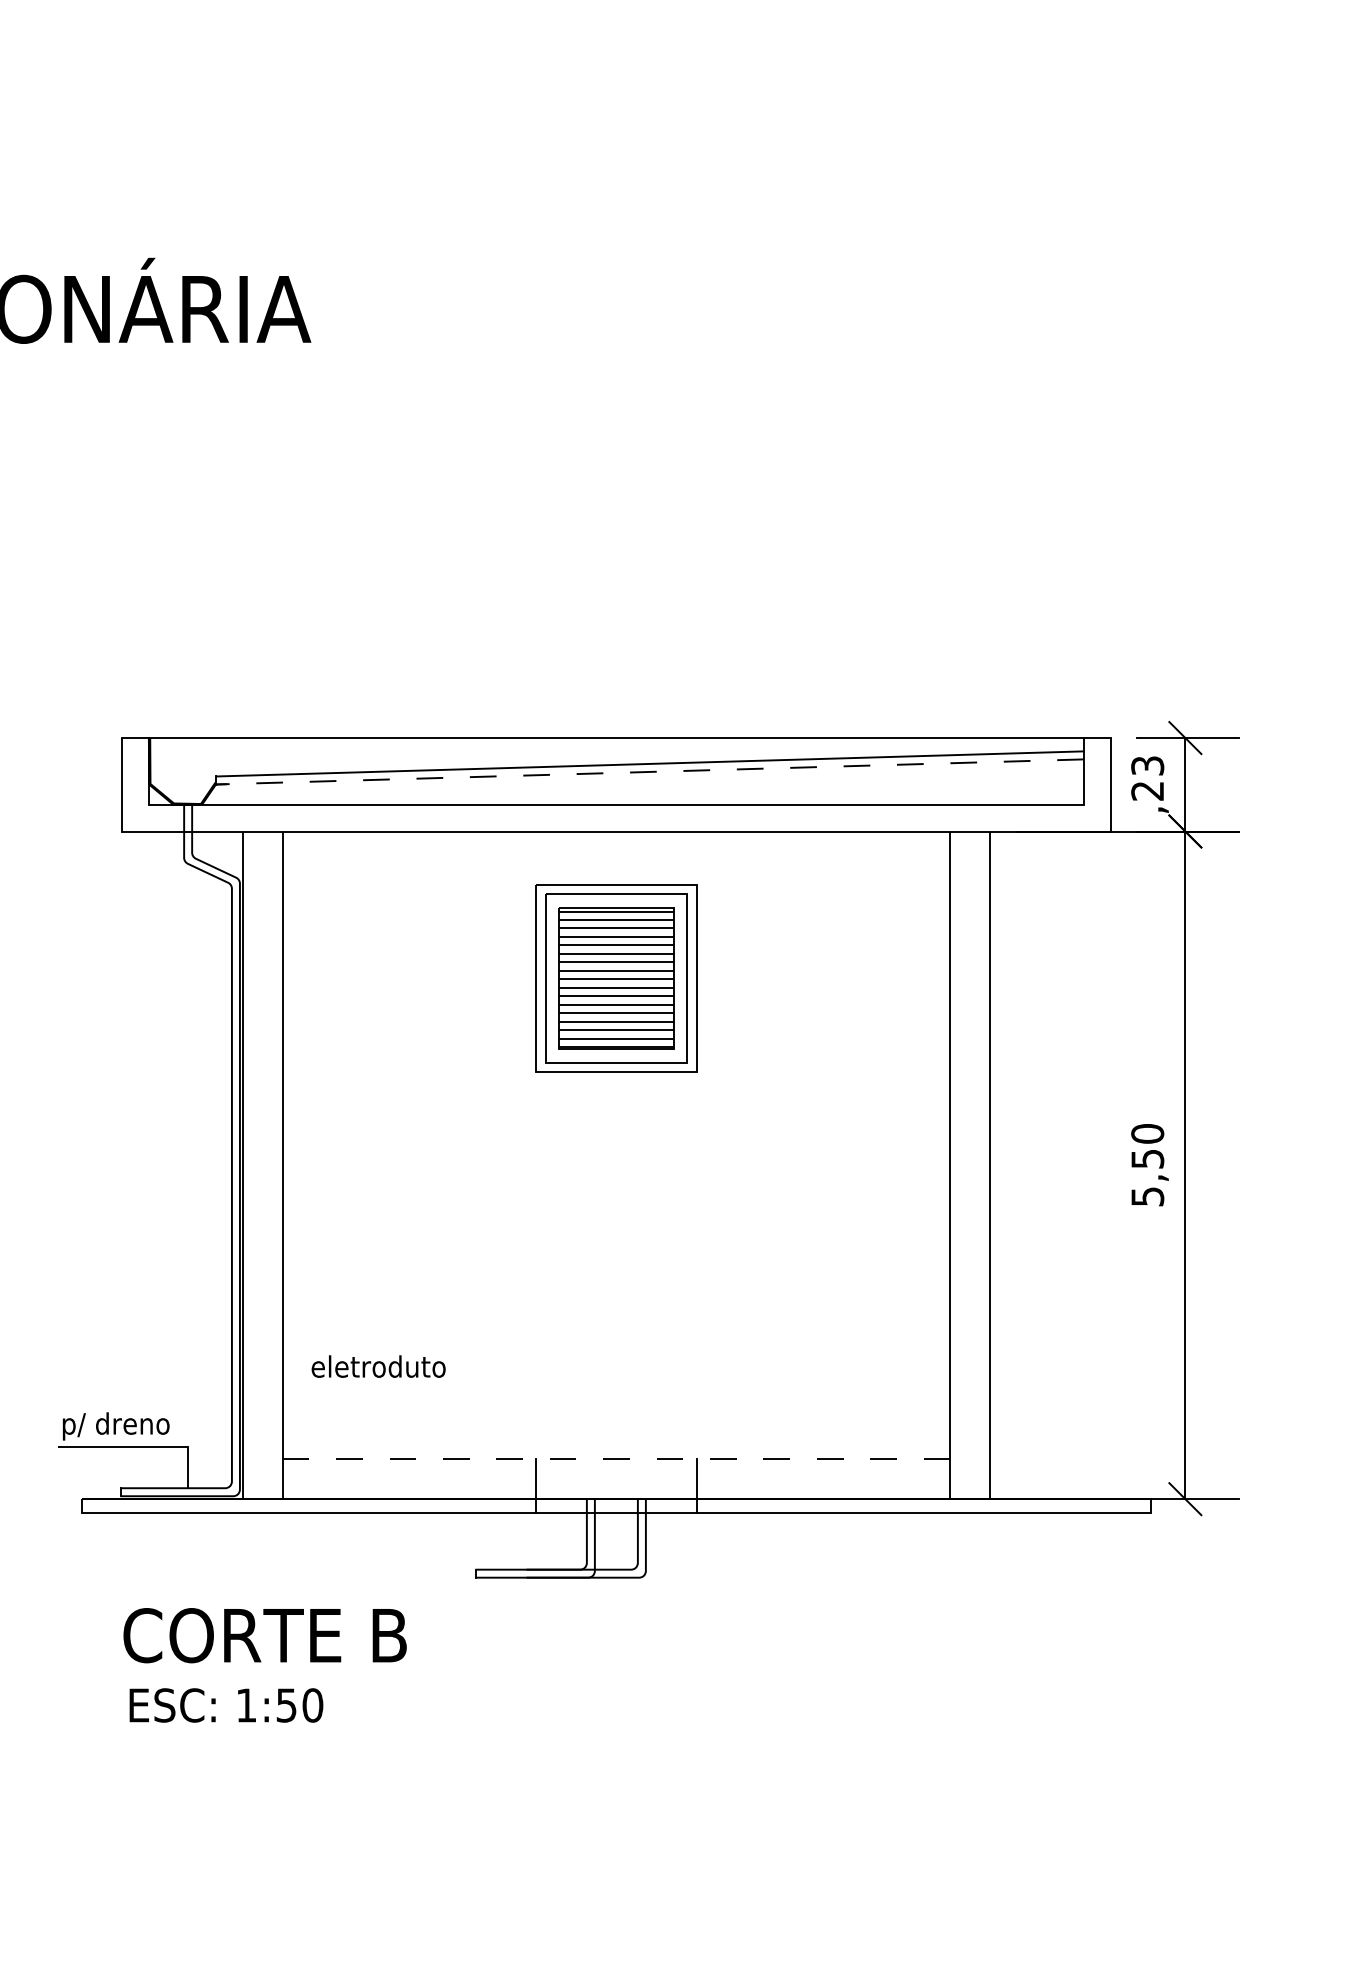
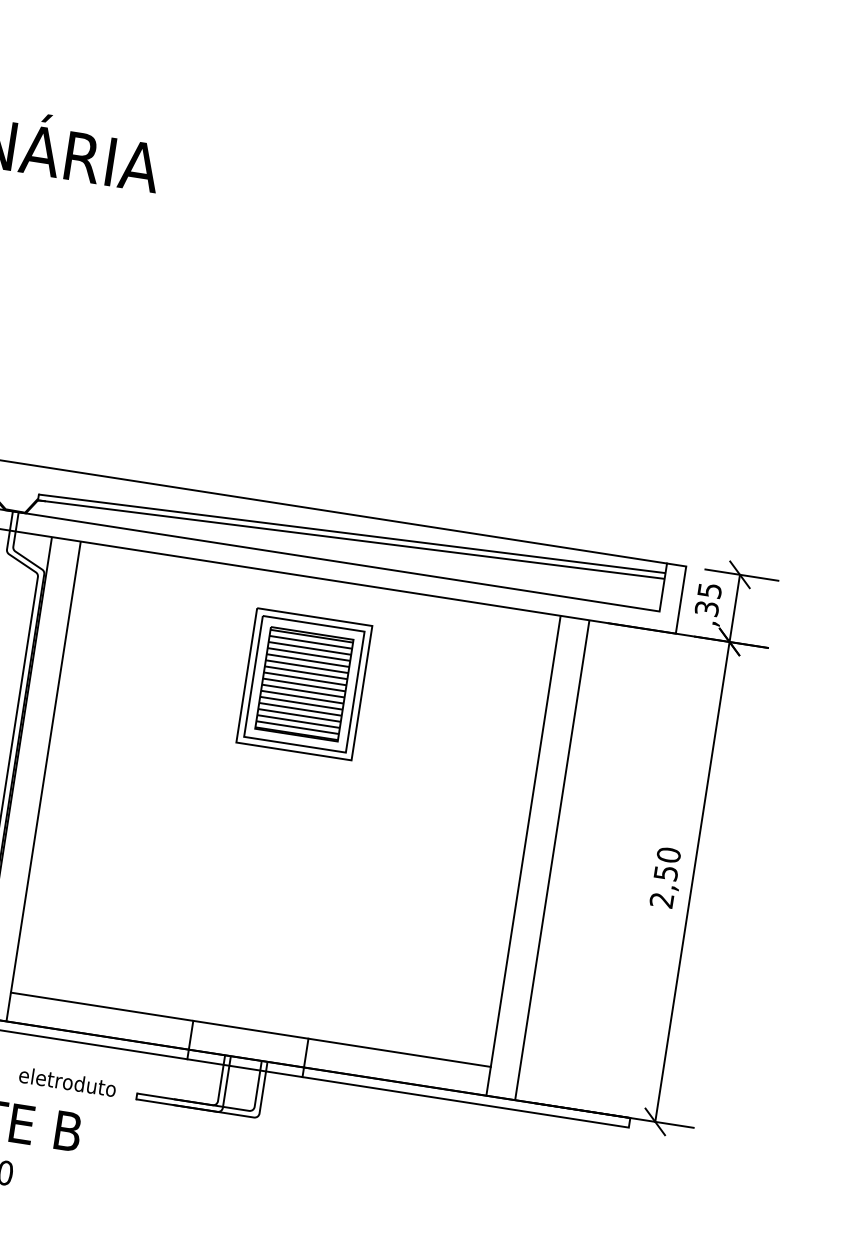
line: (649, 771) -> (351, 539), dashed -> solid
text: (1147, 778) -> (708, 599), ,23 -> ,35
text: (1147, 1196) -> (661, 900), 5,50 -> 2,50
text: (378, 1366) -> (67, 1081), moved
line: (616, 1459) -> (250, 1030), dashed -> solid

